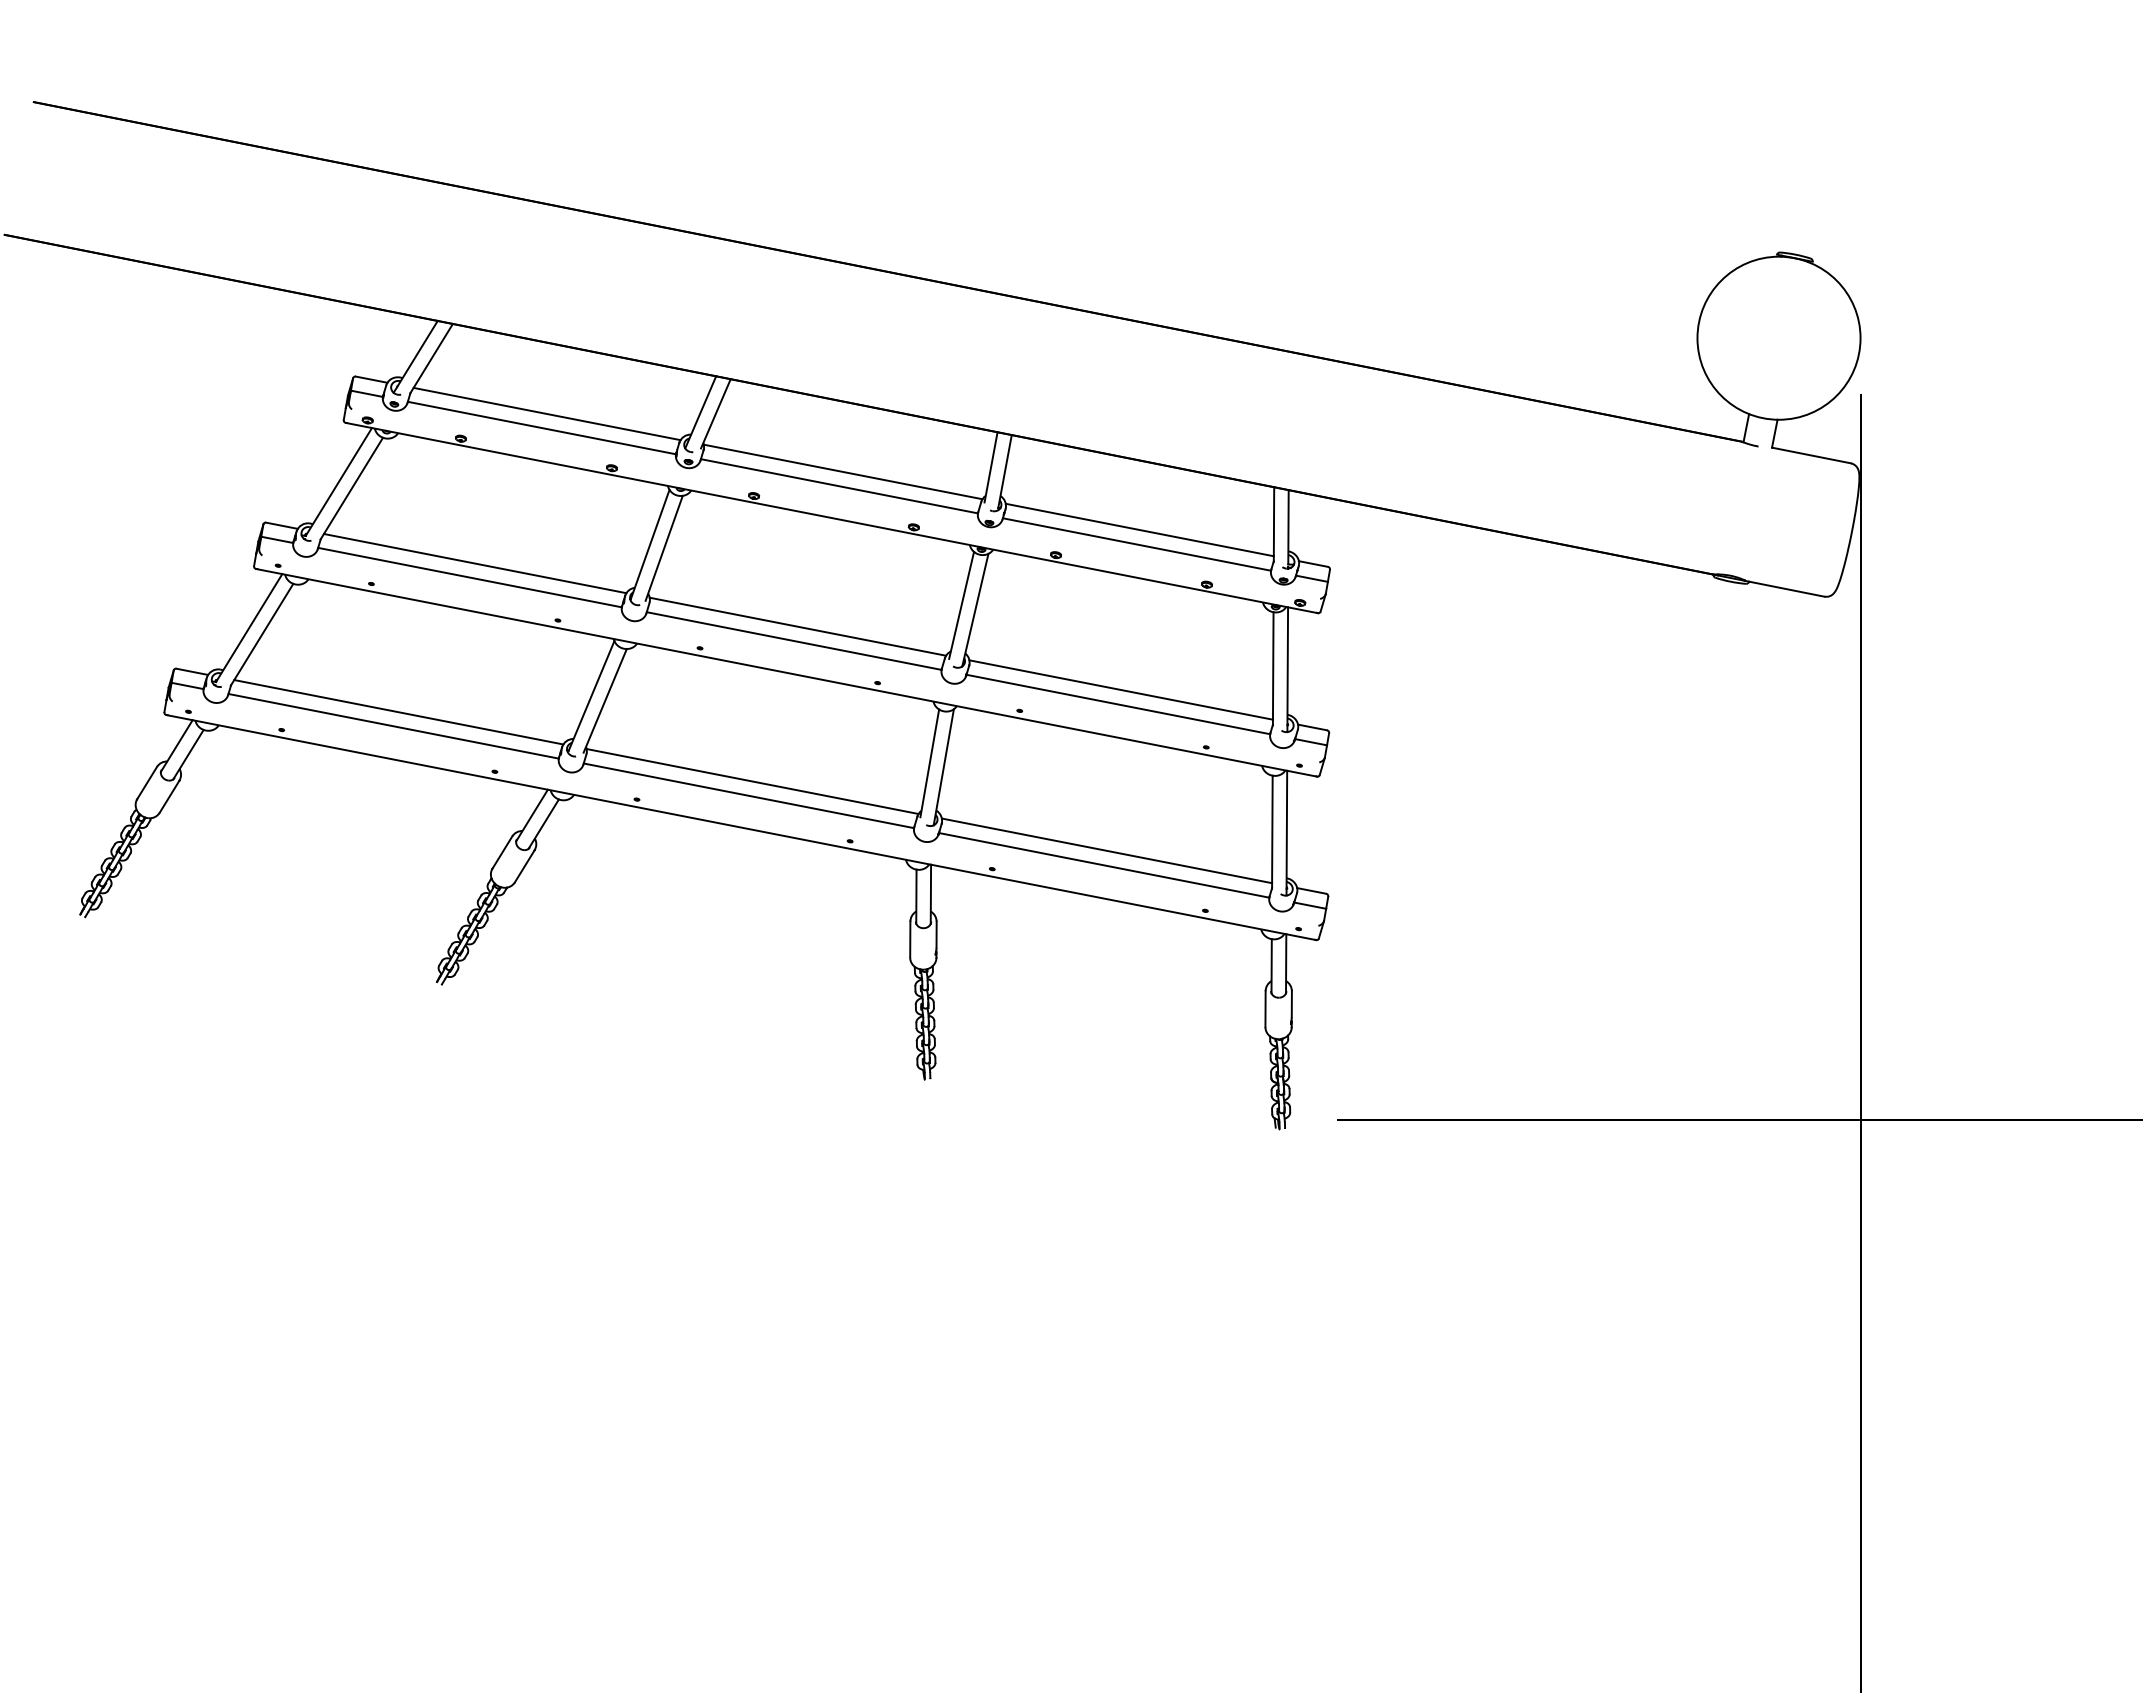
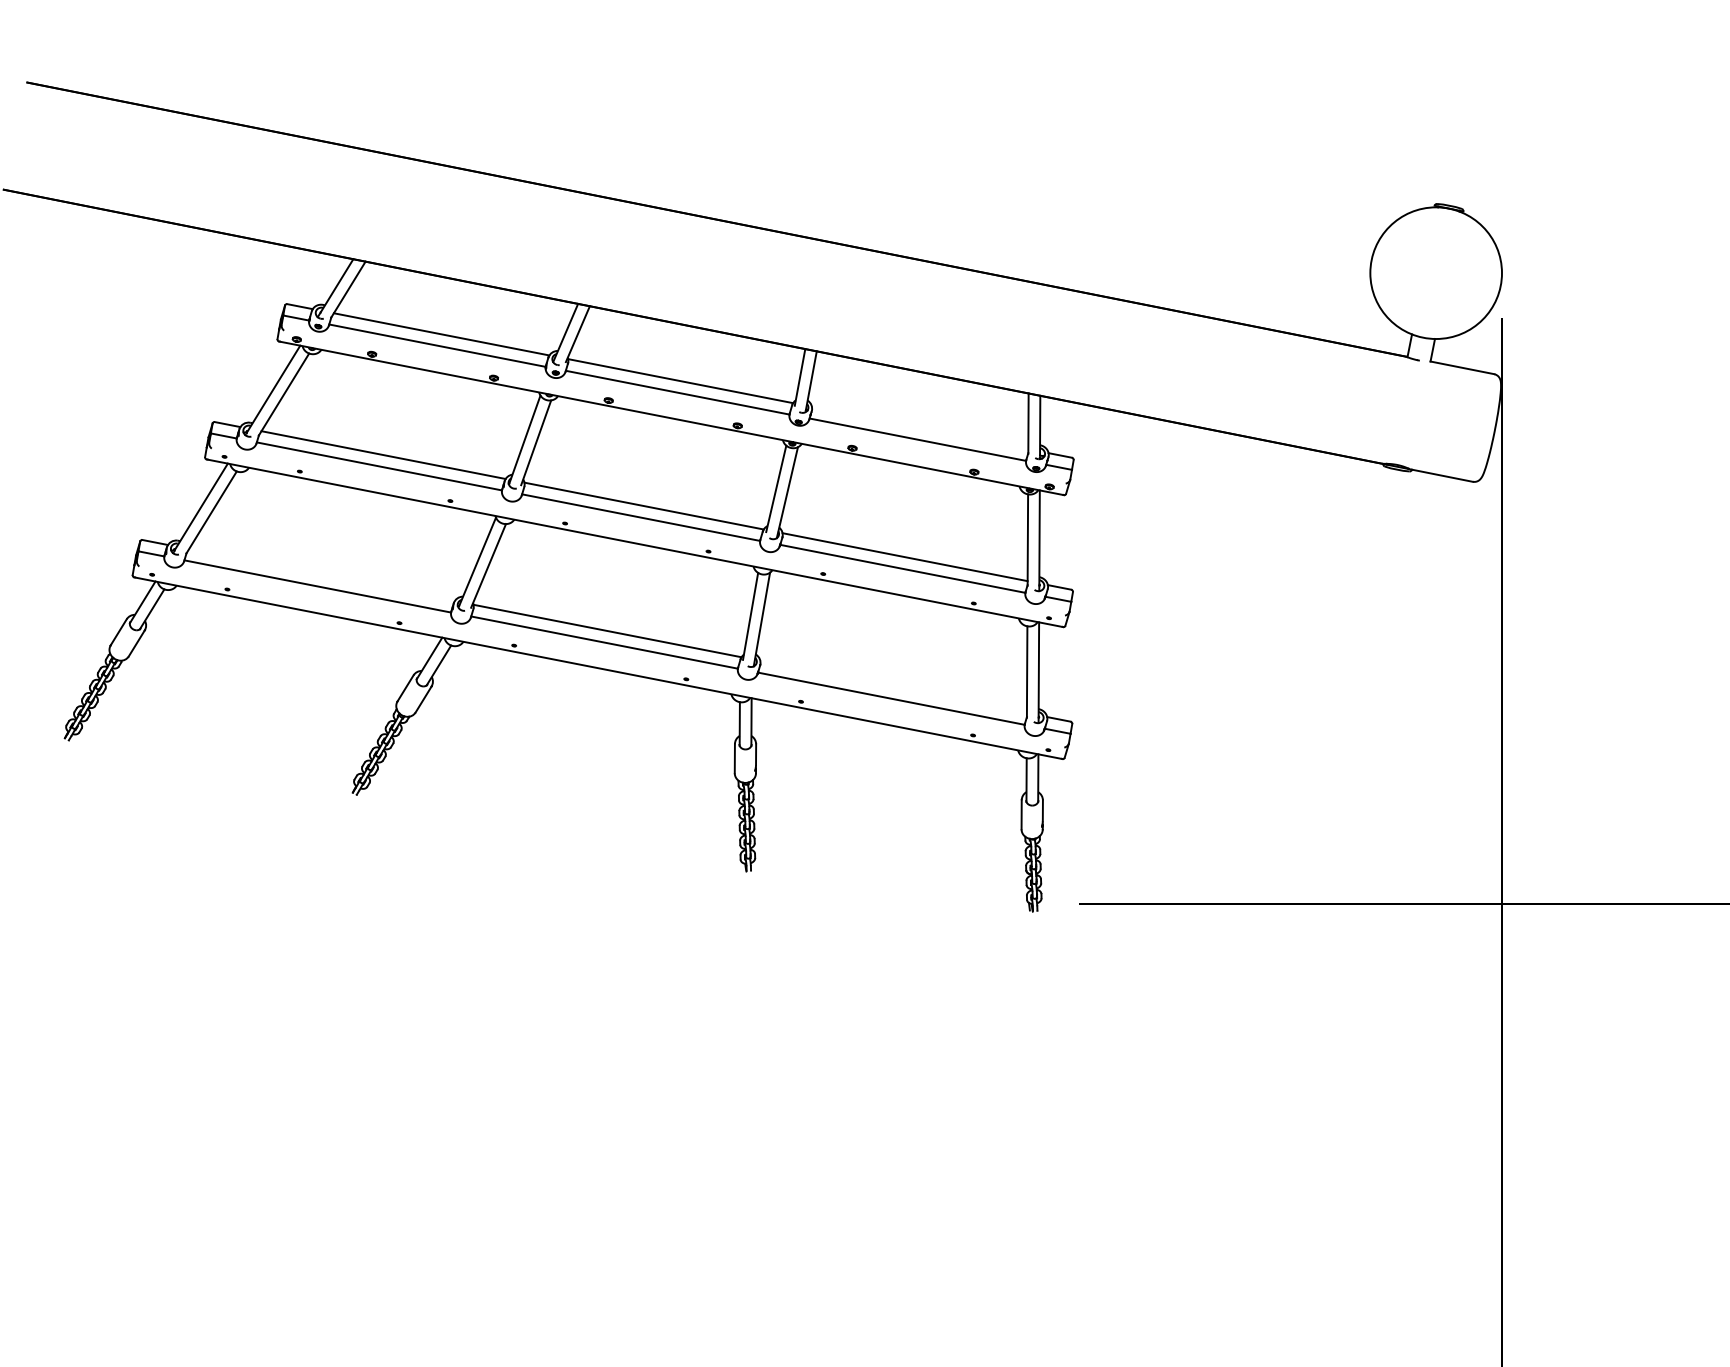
line: (1139, 529) -> (919, 427), removed
line: (398, 712) -> (321, 575), removed
line: (1106, 850) -> (893, 686), removed

